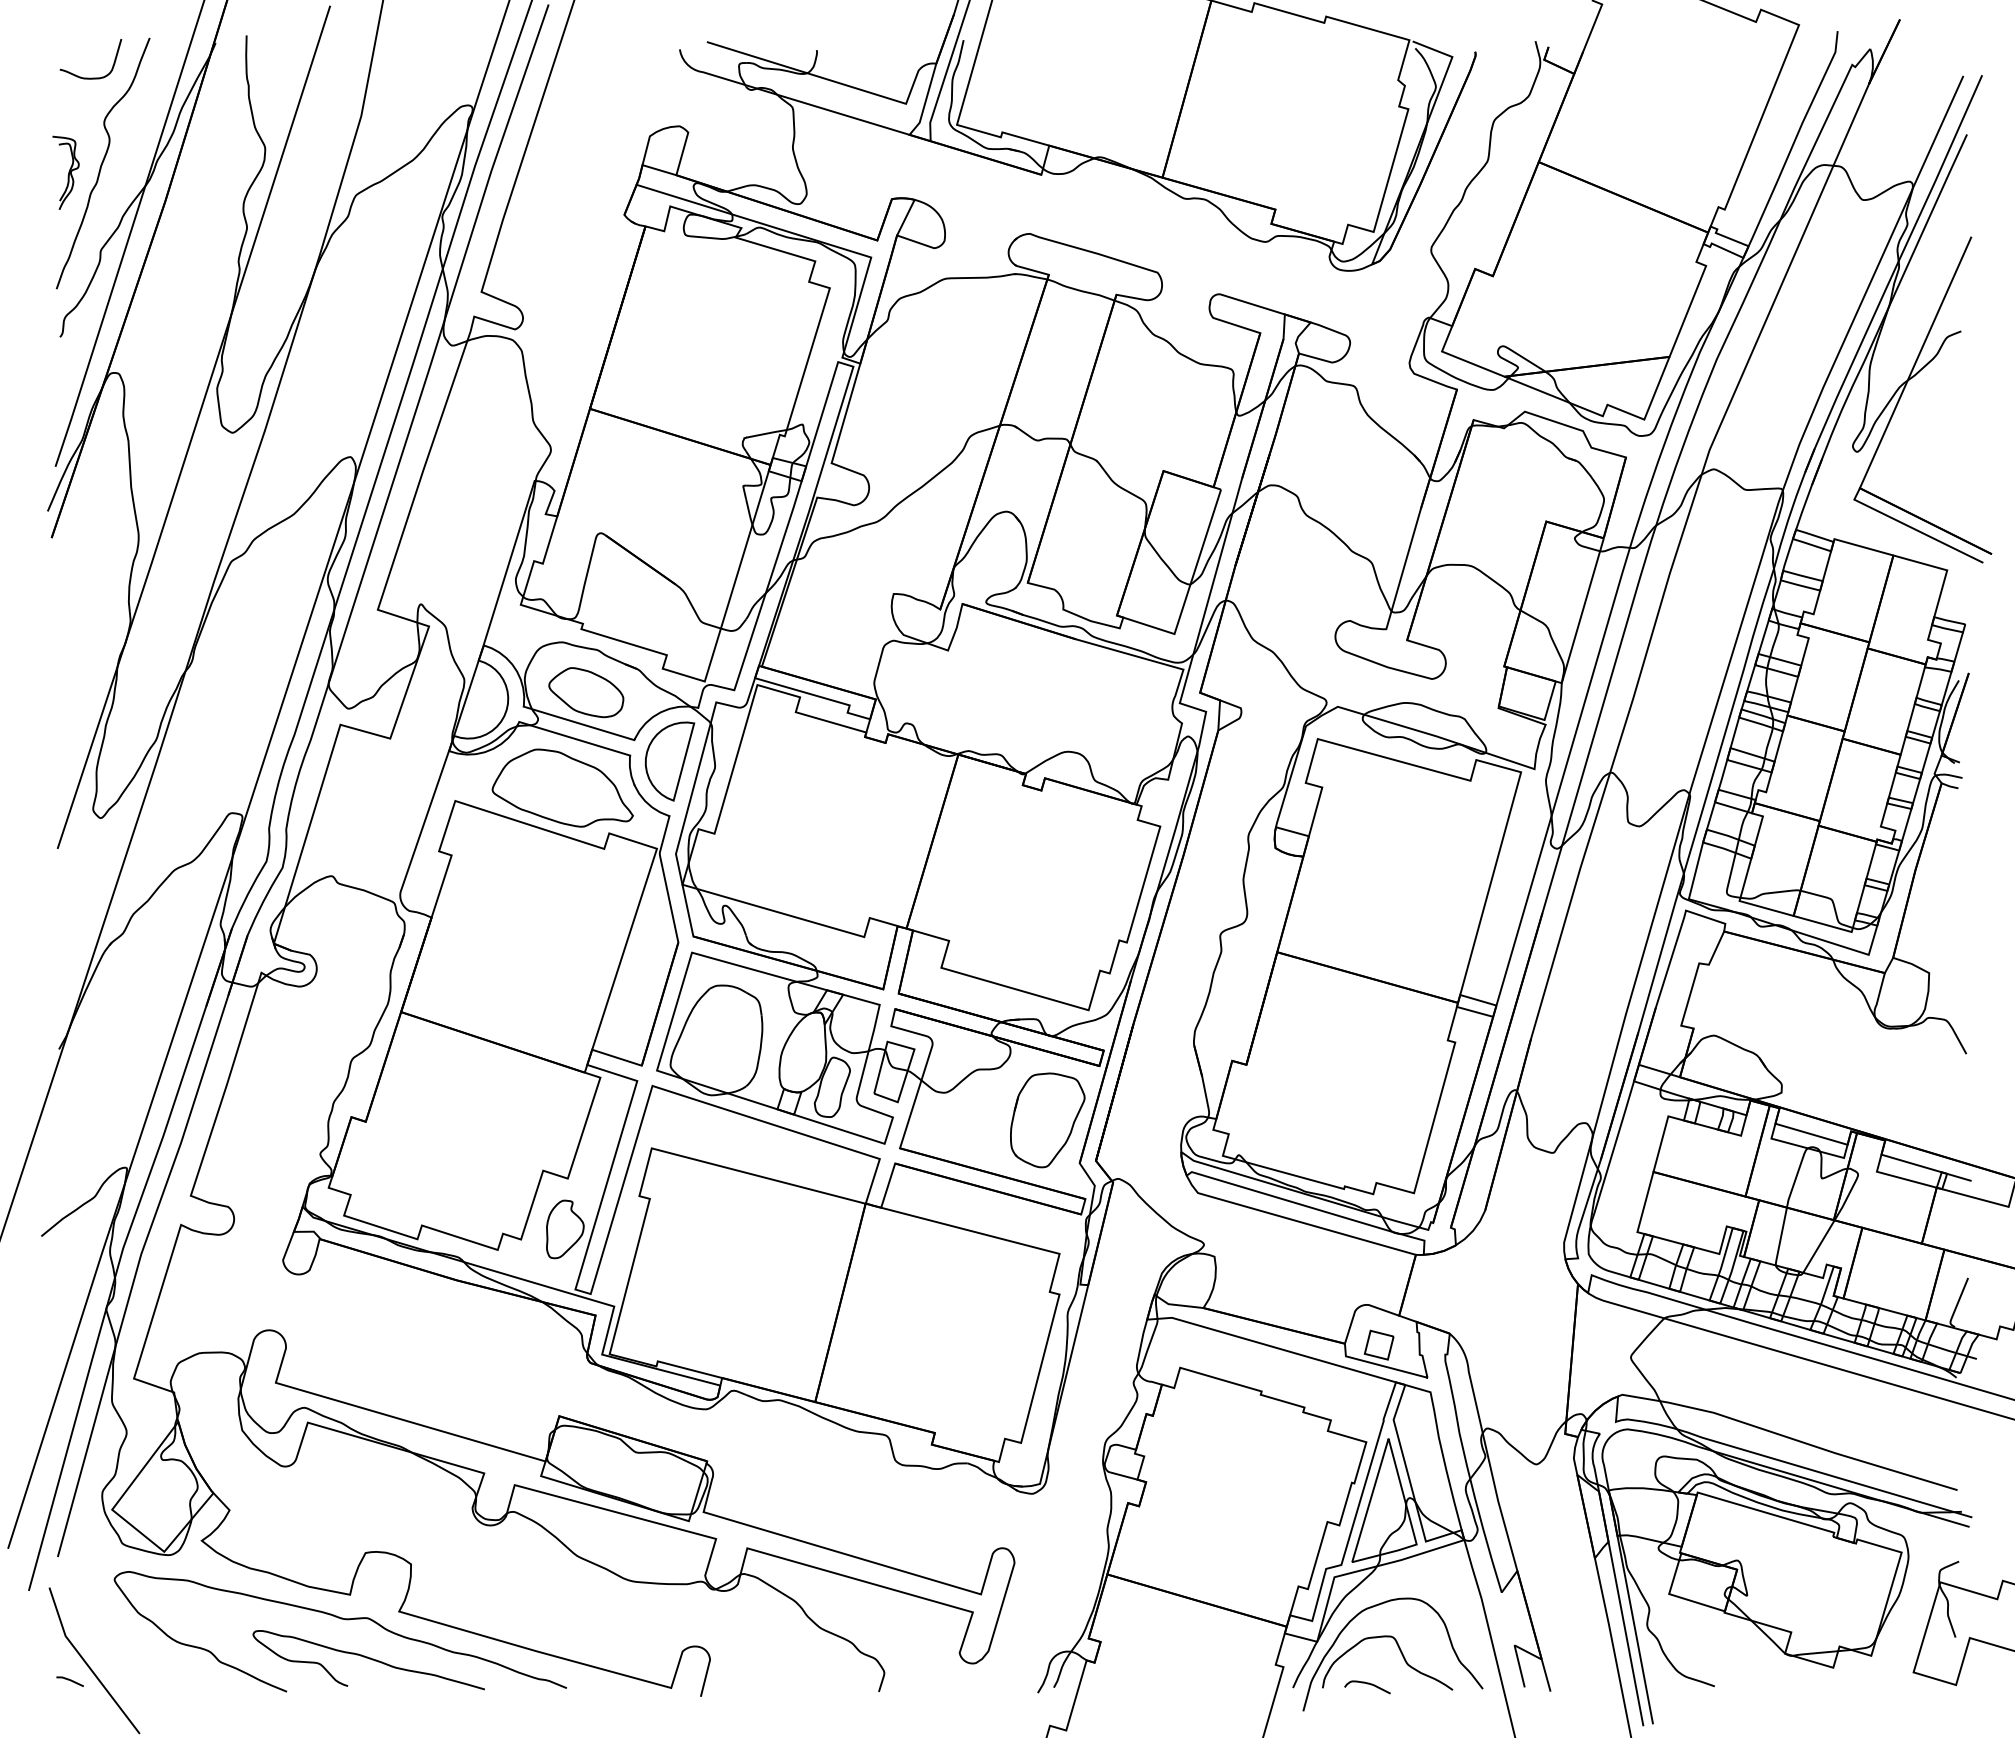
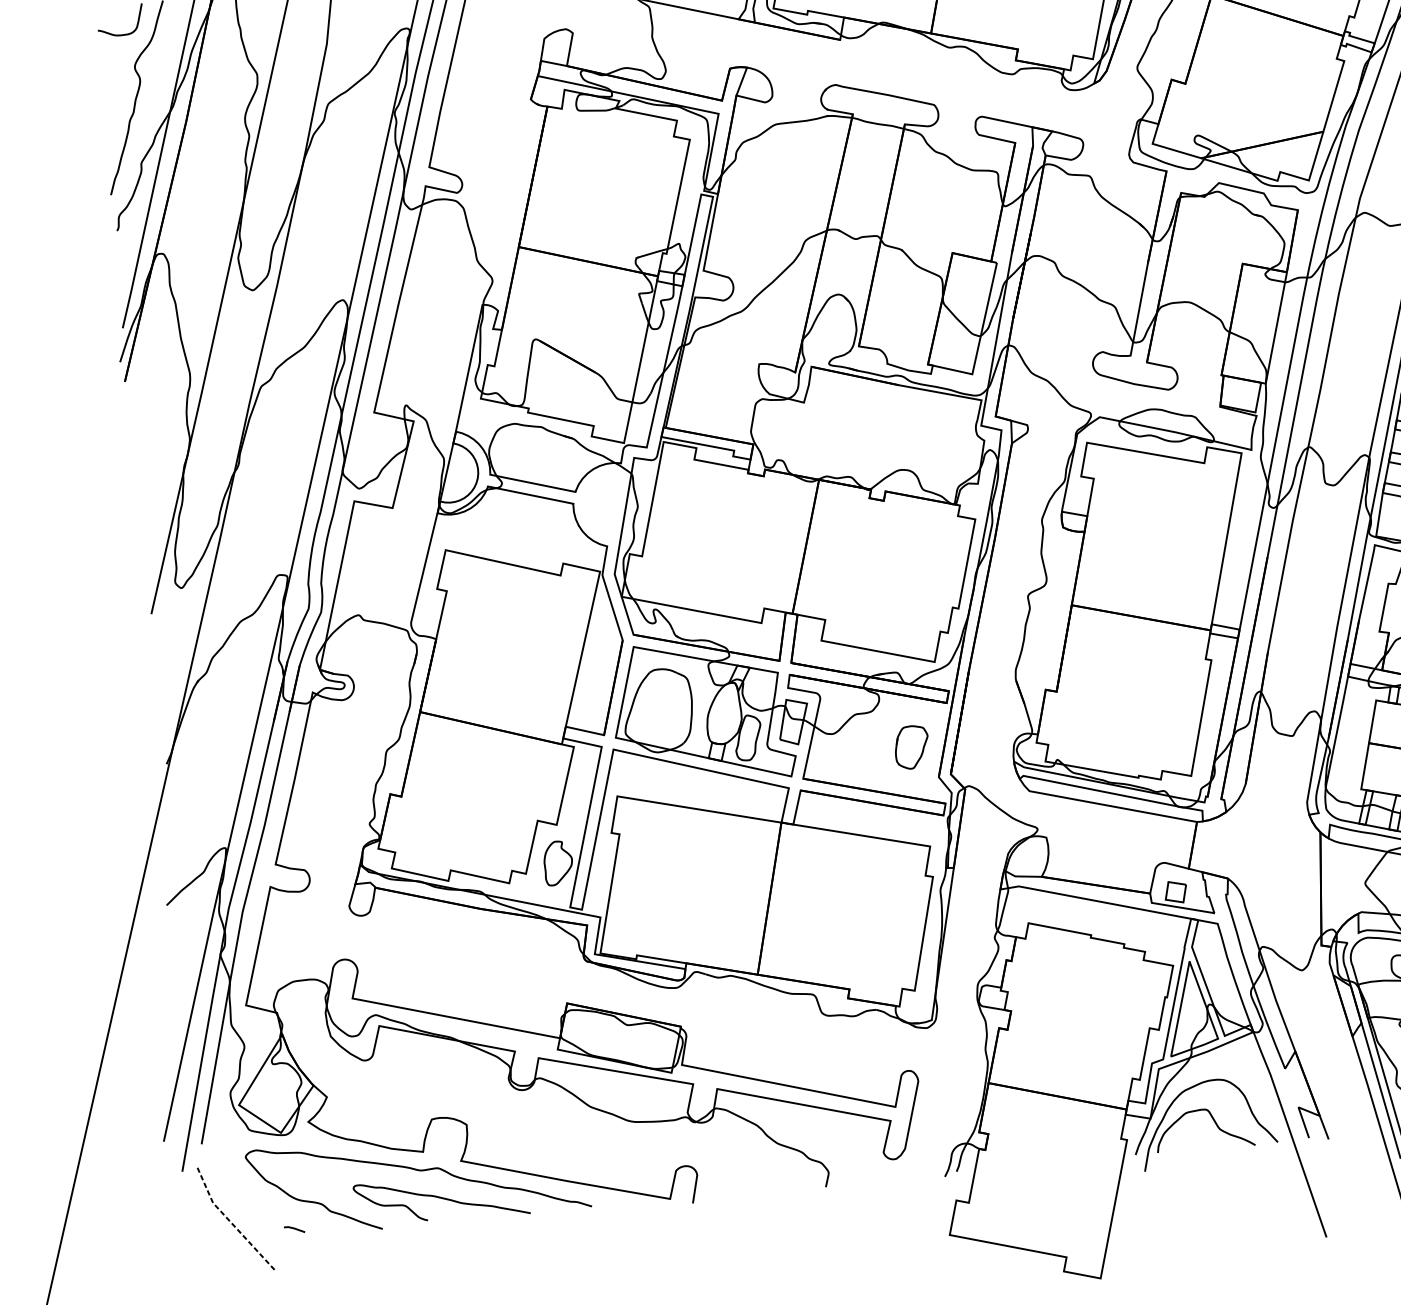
part: (65, 172) -> (109, 107), removed
part: (586, 692) -> (536, 459), removed
part: (669, 761) -> (603, 505), removed
part: (562, 787) -> (525, 532), removed
part: (1047, 1120) -> (911, 747), size x0.6
line: (86, 1663) -> (230, 1222), solid -> dashed
line: (69, 1680) -> (293, 1228), moved
curve: (1367, 1684) -> (1191, 1147), removed

